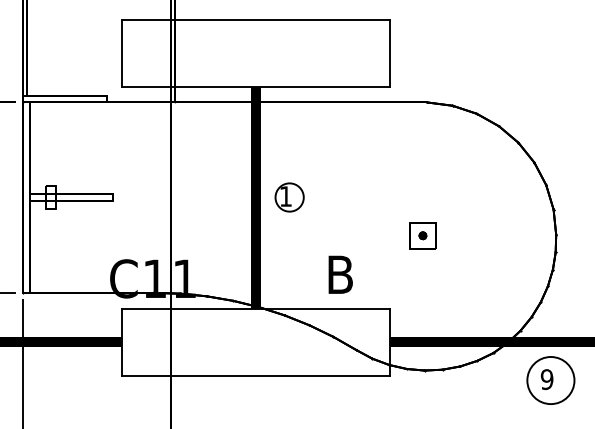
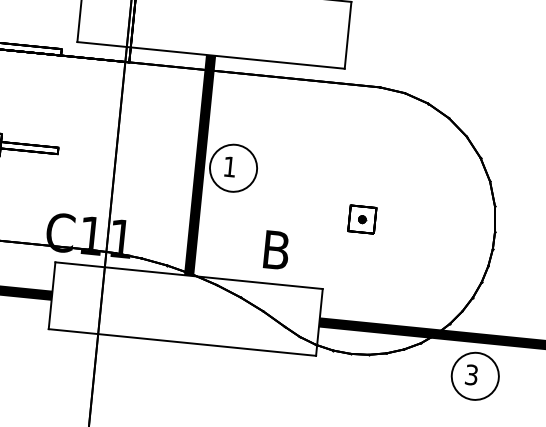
circle: (289, 197) -> (233, 168), size x1.67
text: (546, 379) -> (471, 374), 9 -> 3

